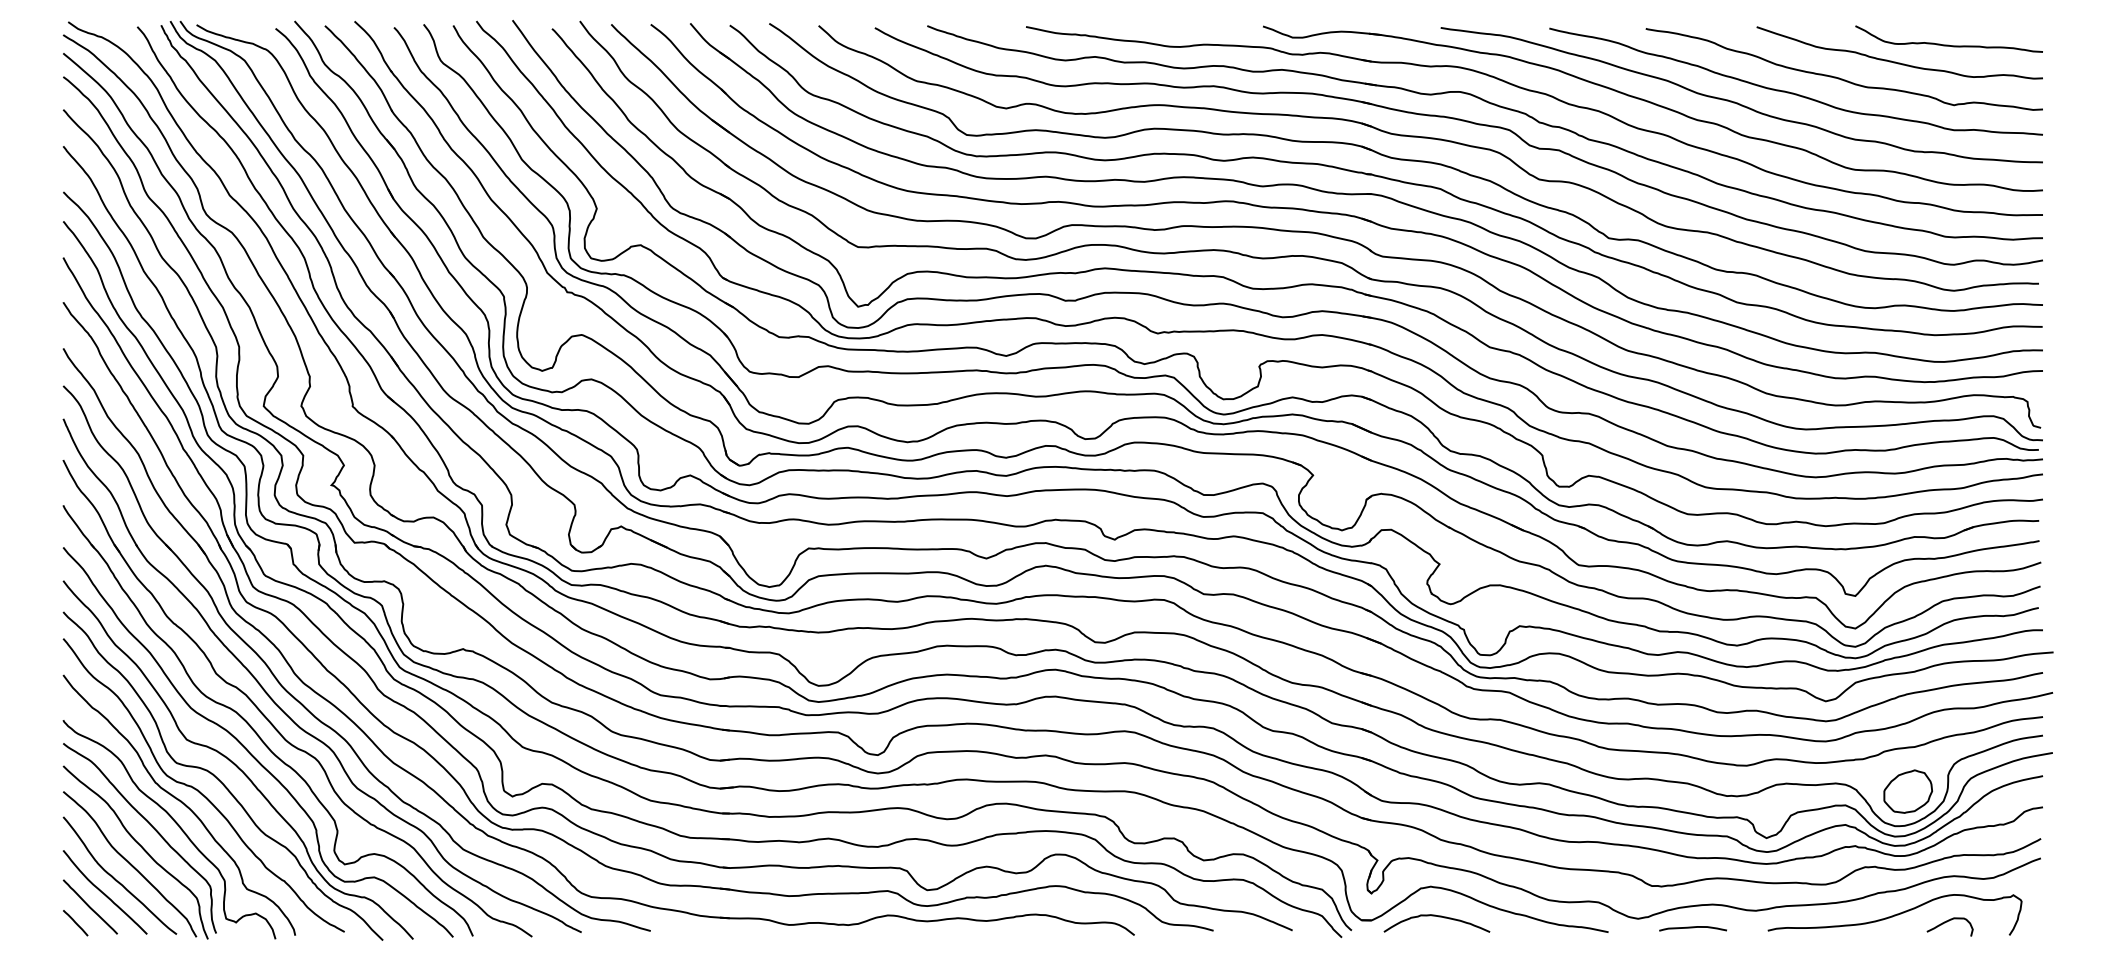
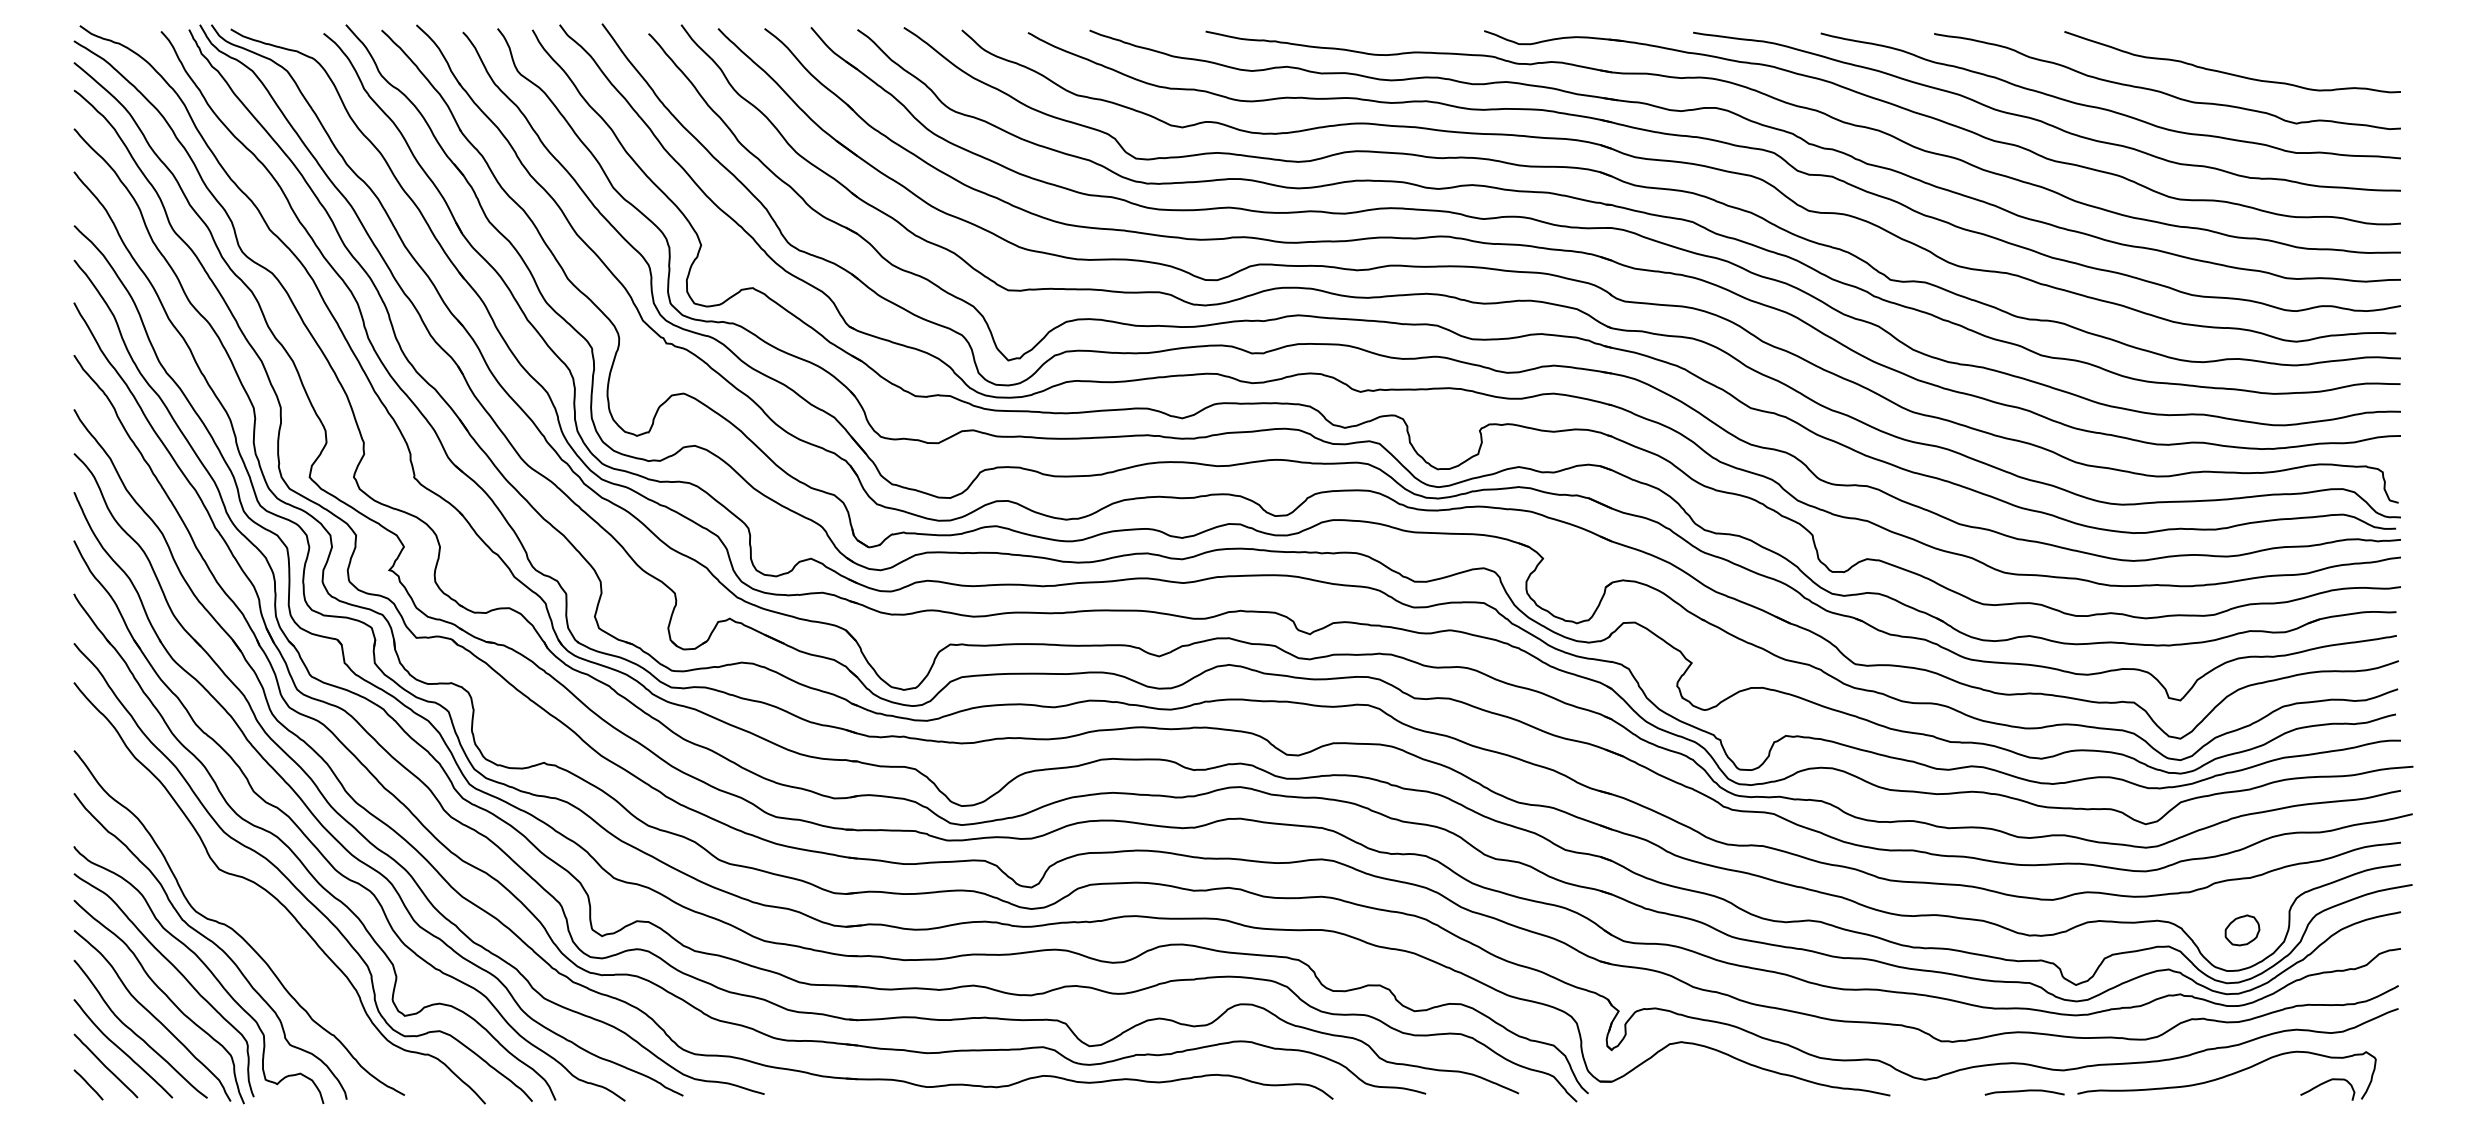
curve: (1949, 44) -> (2290, 52), removed
curve: (219, 778) -> (257, 915), removed
part: (1908, 791) -> (2242, 930), size x0.6
curve: (1436, 916) -> (1688, 1077), removed
curve: (1948, 921) -> (2325, 1083), moved
curve: (1692, 927) -> (2024, 1091), moved

